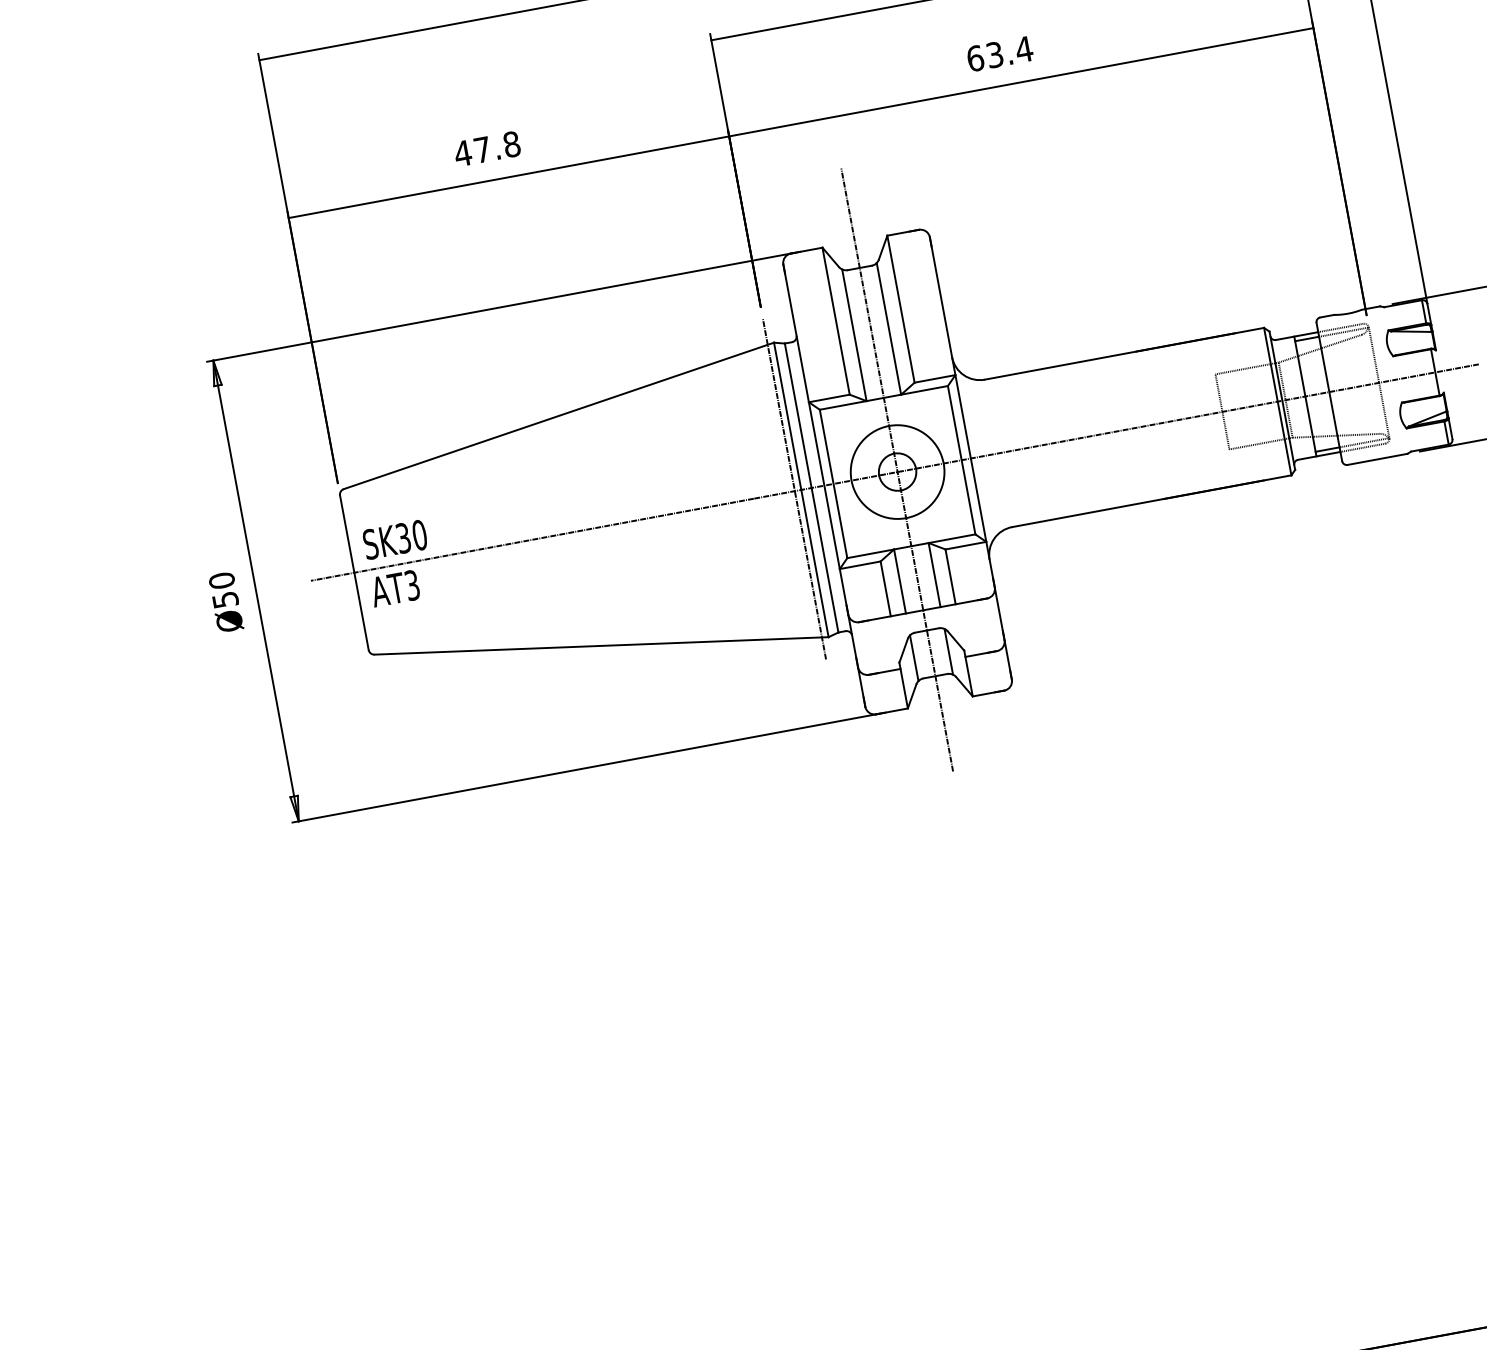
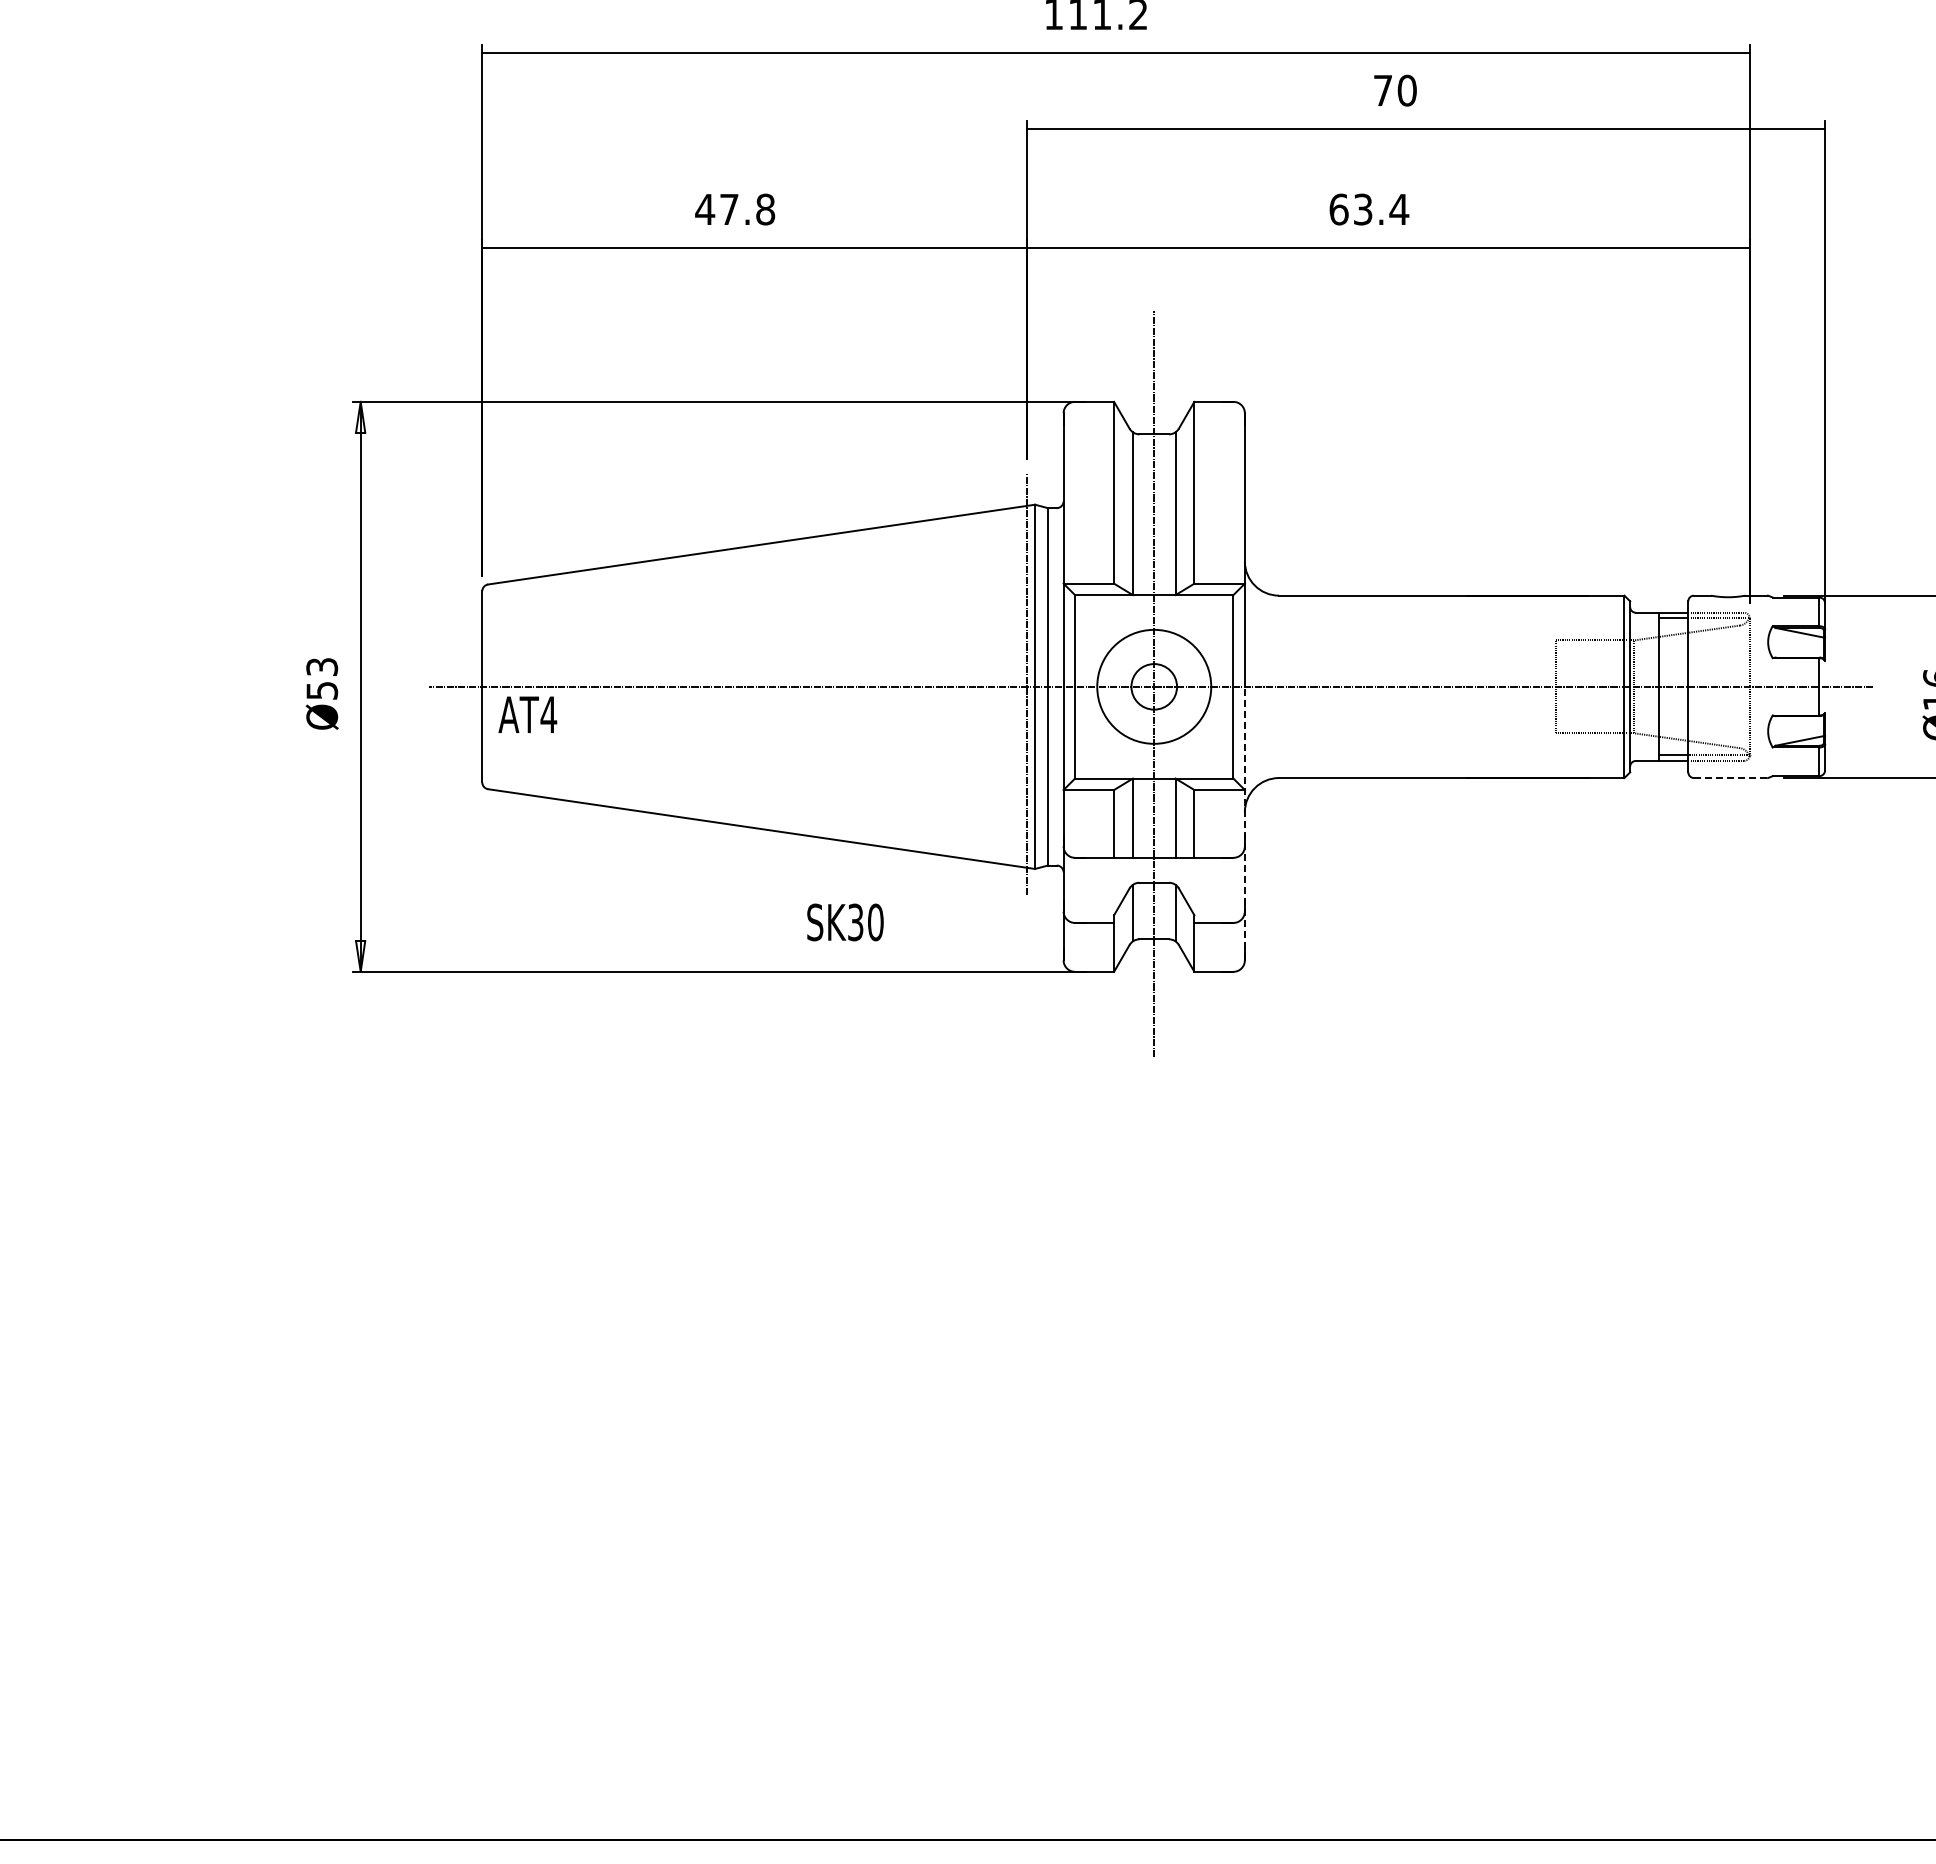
line: (1378, 459) -> (1731, 778), solid -> dashed
text: (395, 539) -> (845, 922), moved
line: (991, 569) -> (1244, 823), solid -> dashed
text: (222, 580) -> (322, 666), Ø50 -> Ø53
text: (412, 585) -> (548, 714), AT3 -> AT4

